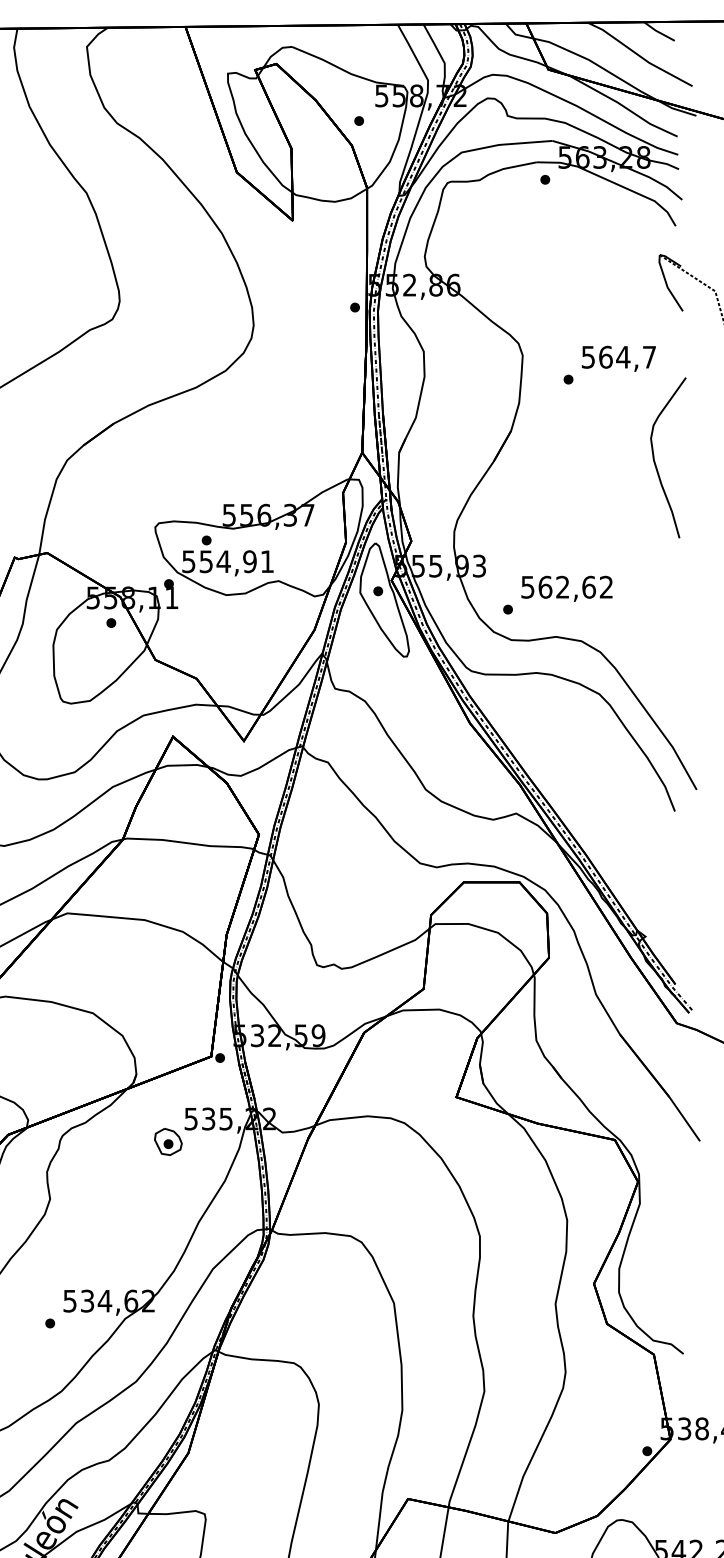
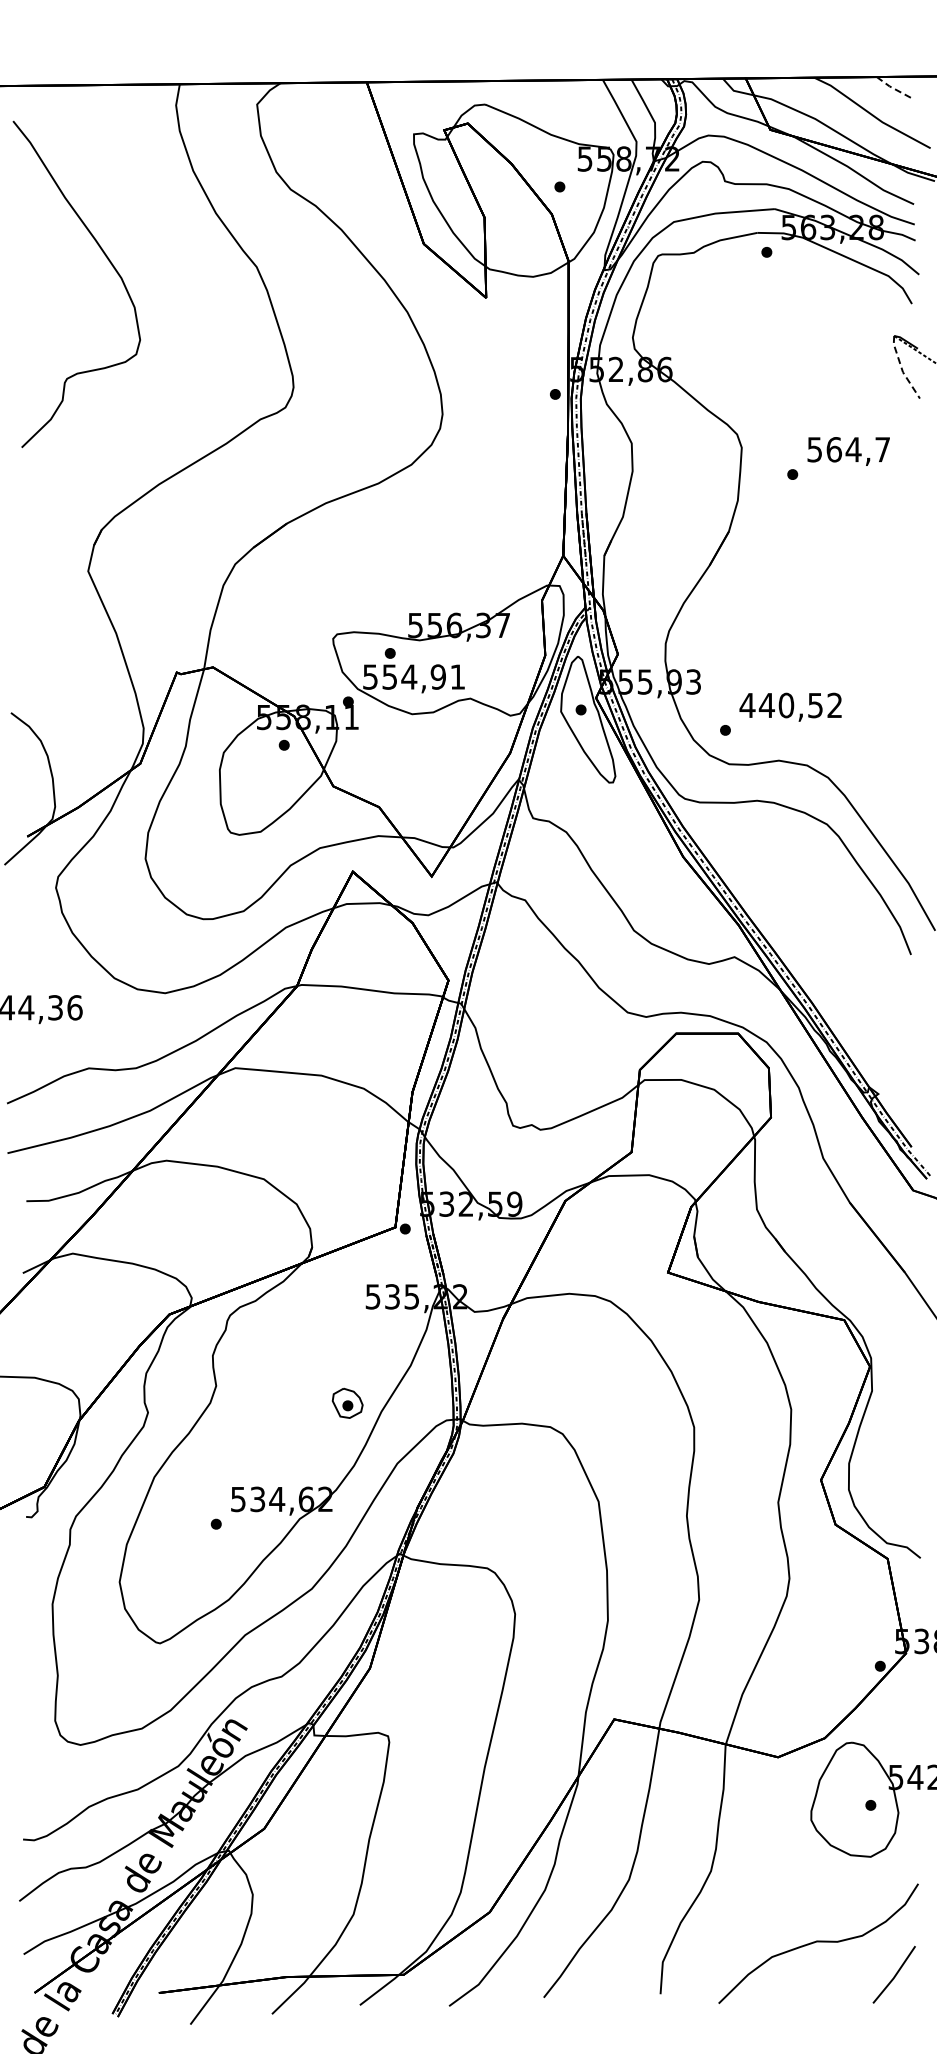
line: (658, 32) -> (892, 88), solid -> dashed
line: (667, 285) -> (902, 369), solid -> dashed
curve: (655, 462) -> (889, 566), removed
text: (558, 587) -> (781, 705), 562,62 -> 440,52
part: (168, 1141) -> (347, 1402), moved

